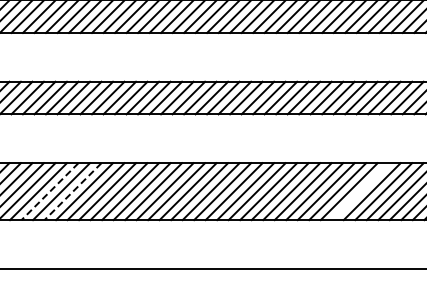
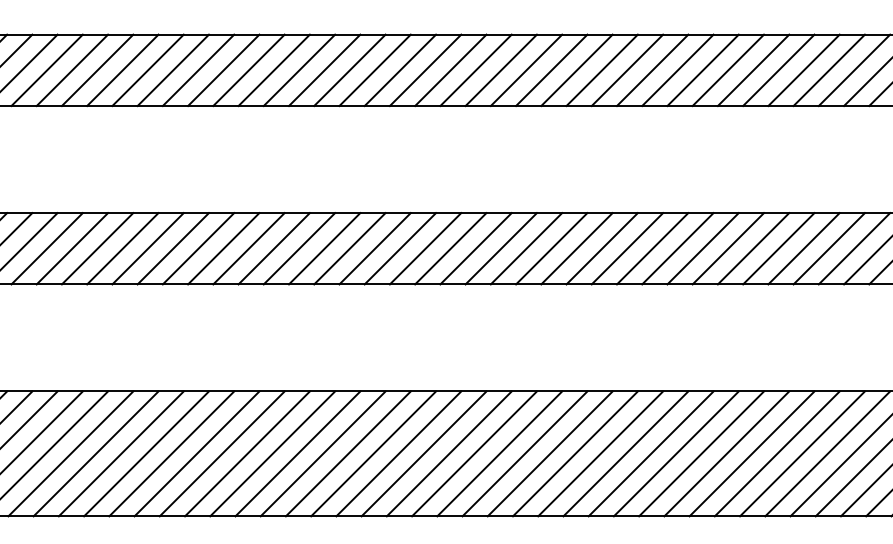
line: (49, 191) -> (69, 453), dashed -> solid
line: (72, 191) -> (120, 453), dashed -> solid
line: (360, 191) -> (751, 453), added

